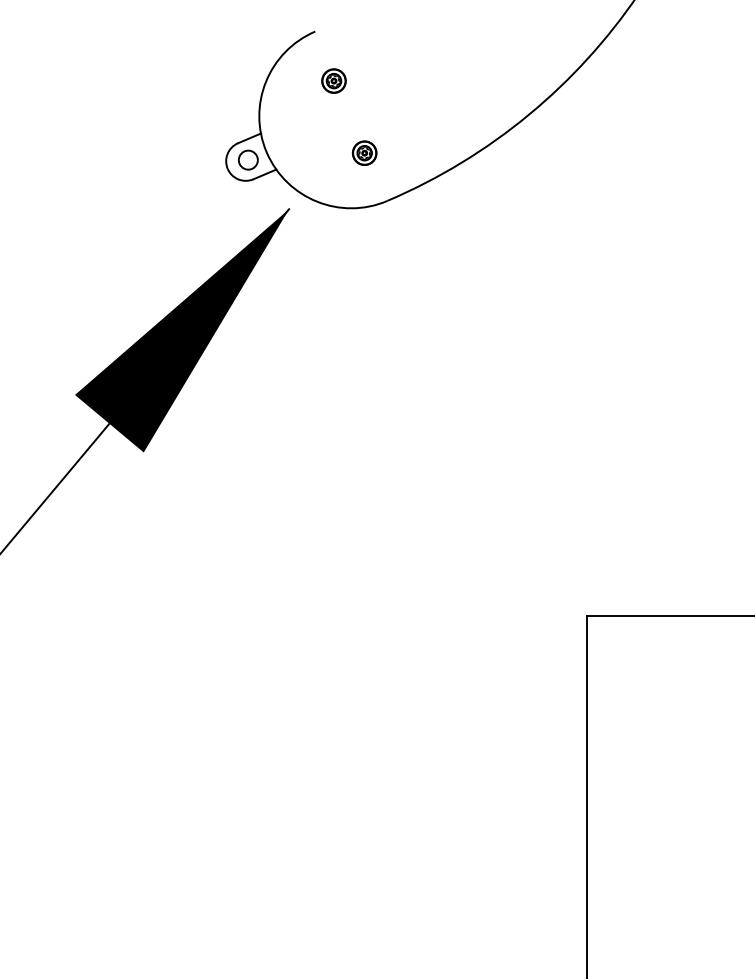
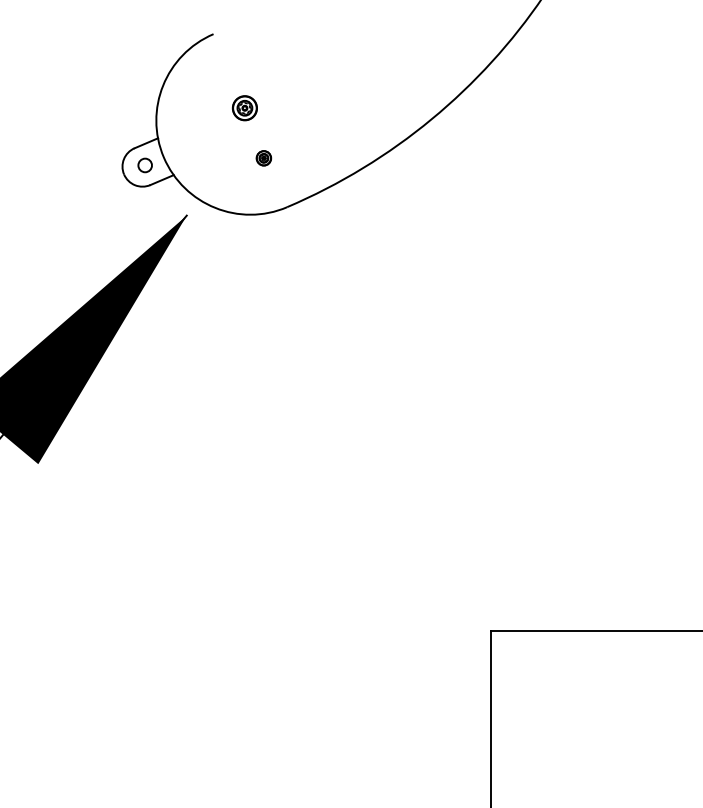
part: (333, 80) -> (244, 107), moved
part: (364, 152) -> (263, 157), size x0.6
circle: (248, 159) -> (145, 164), size x0.7

